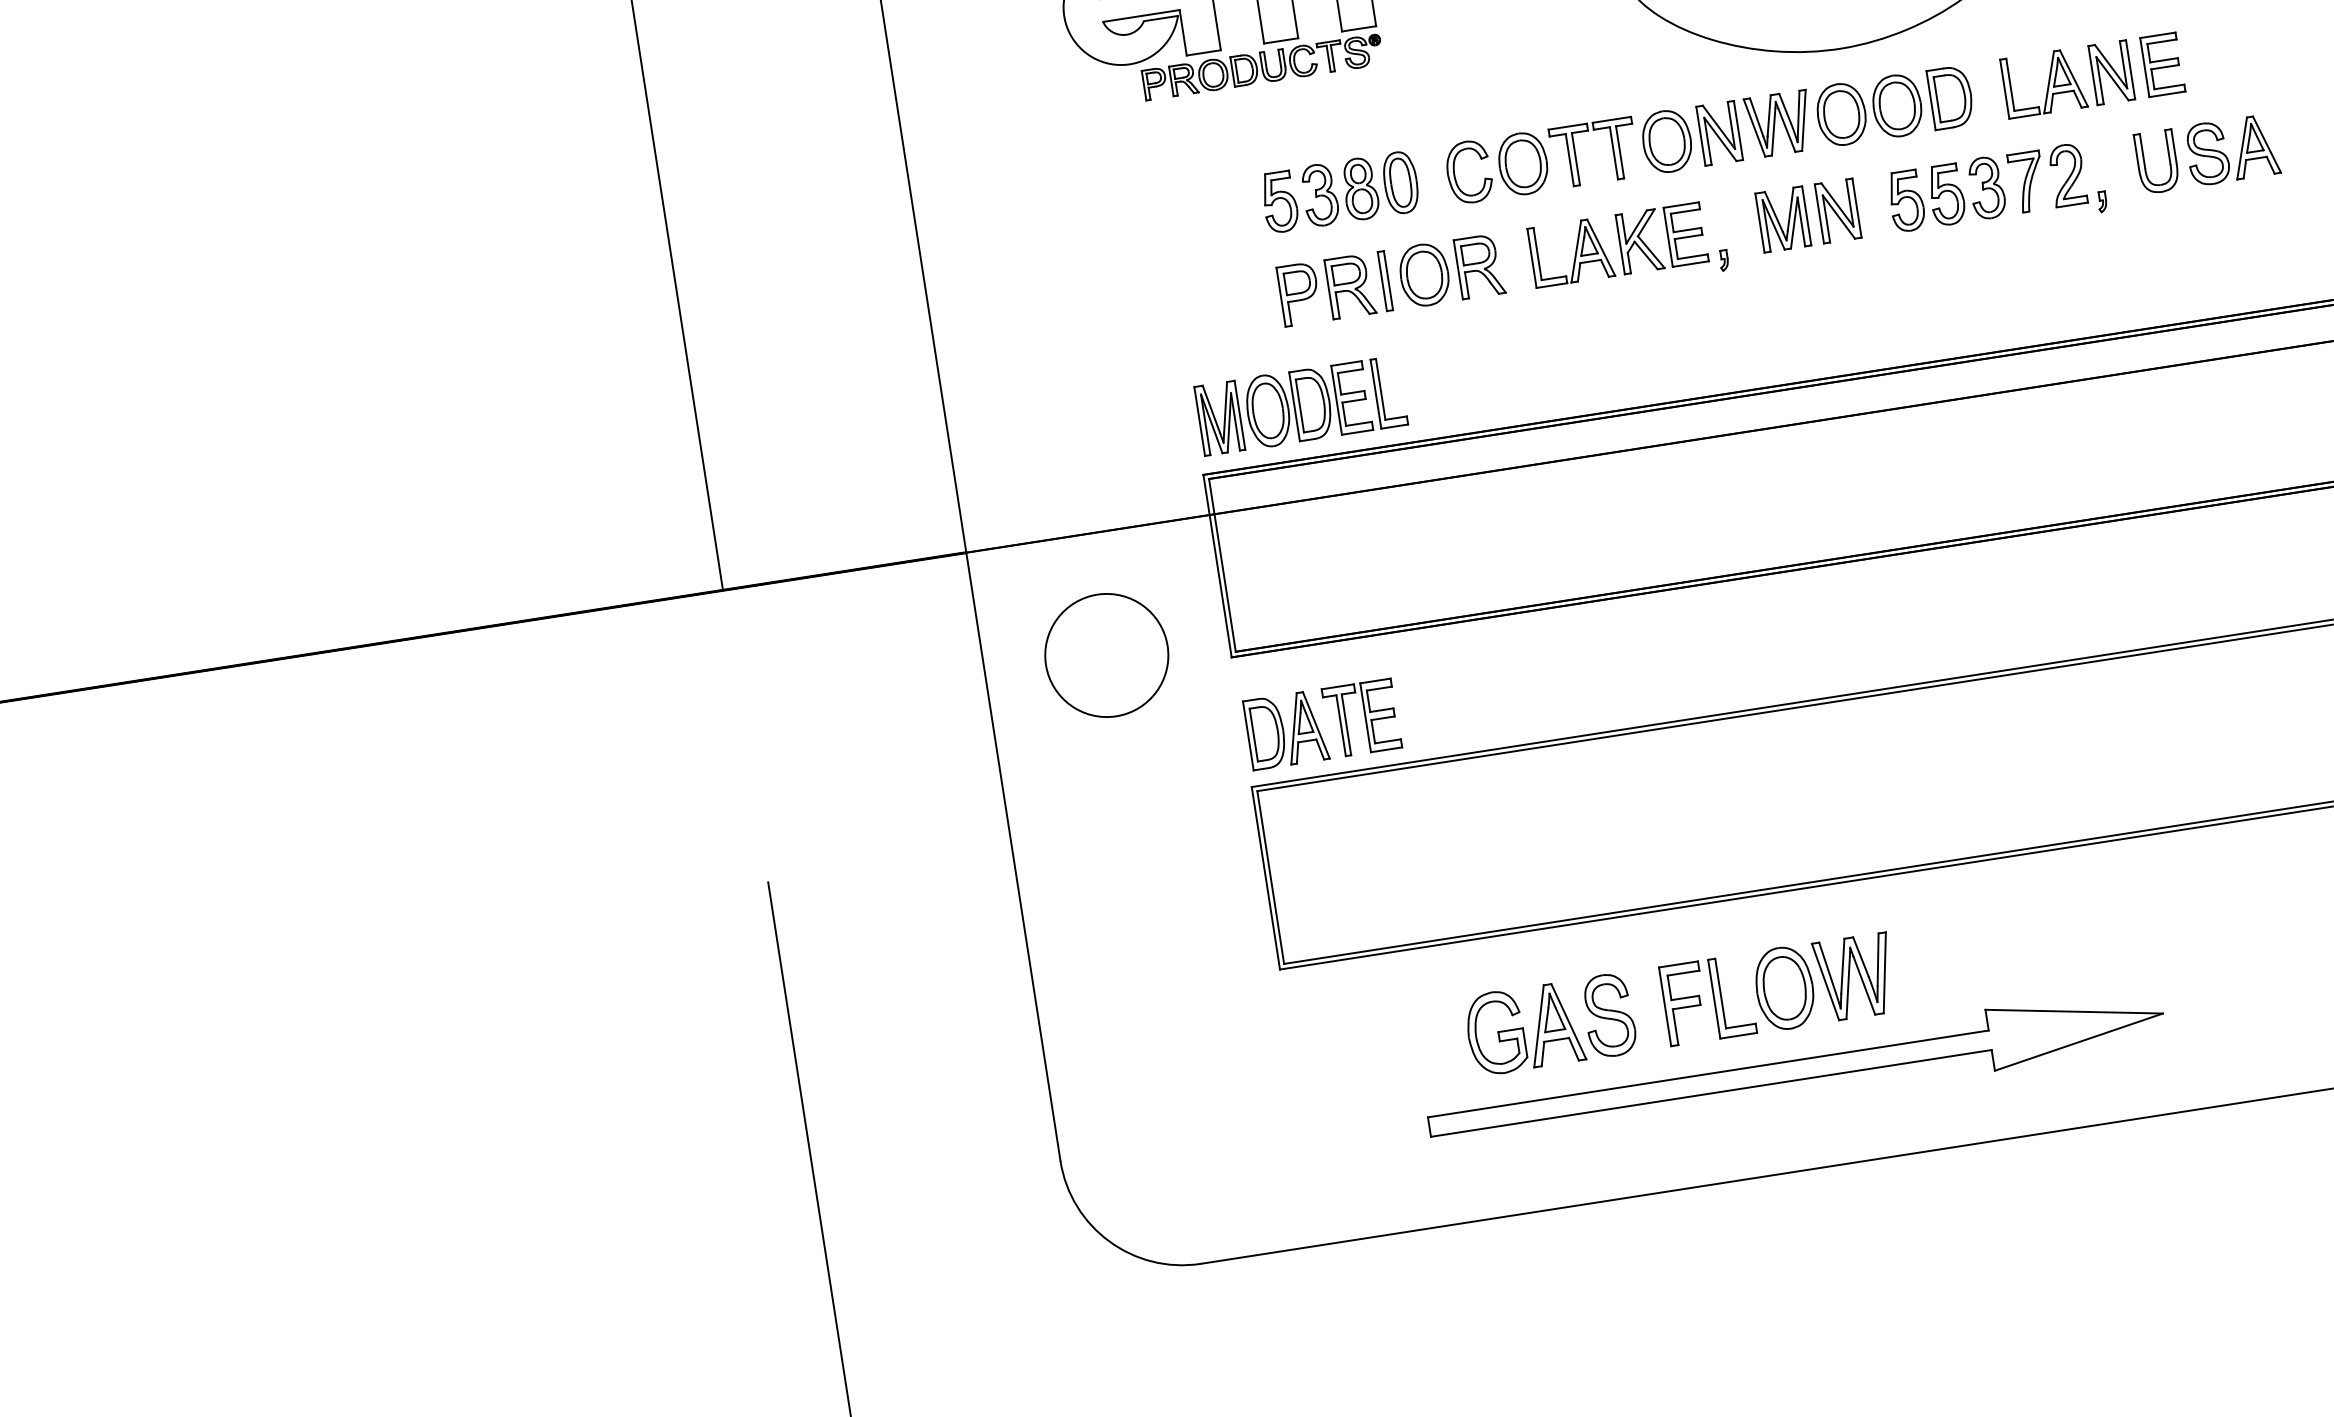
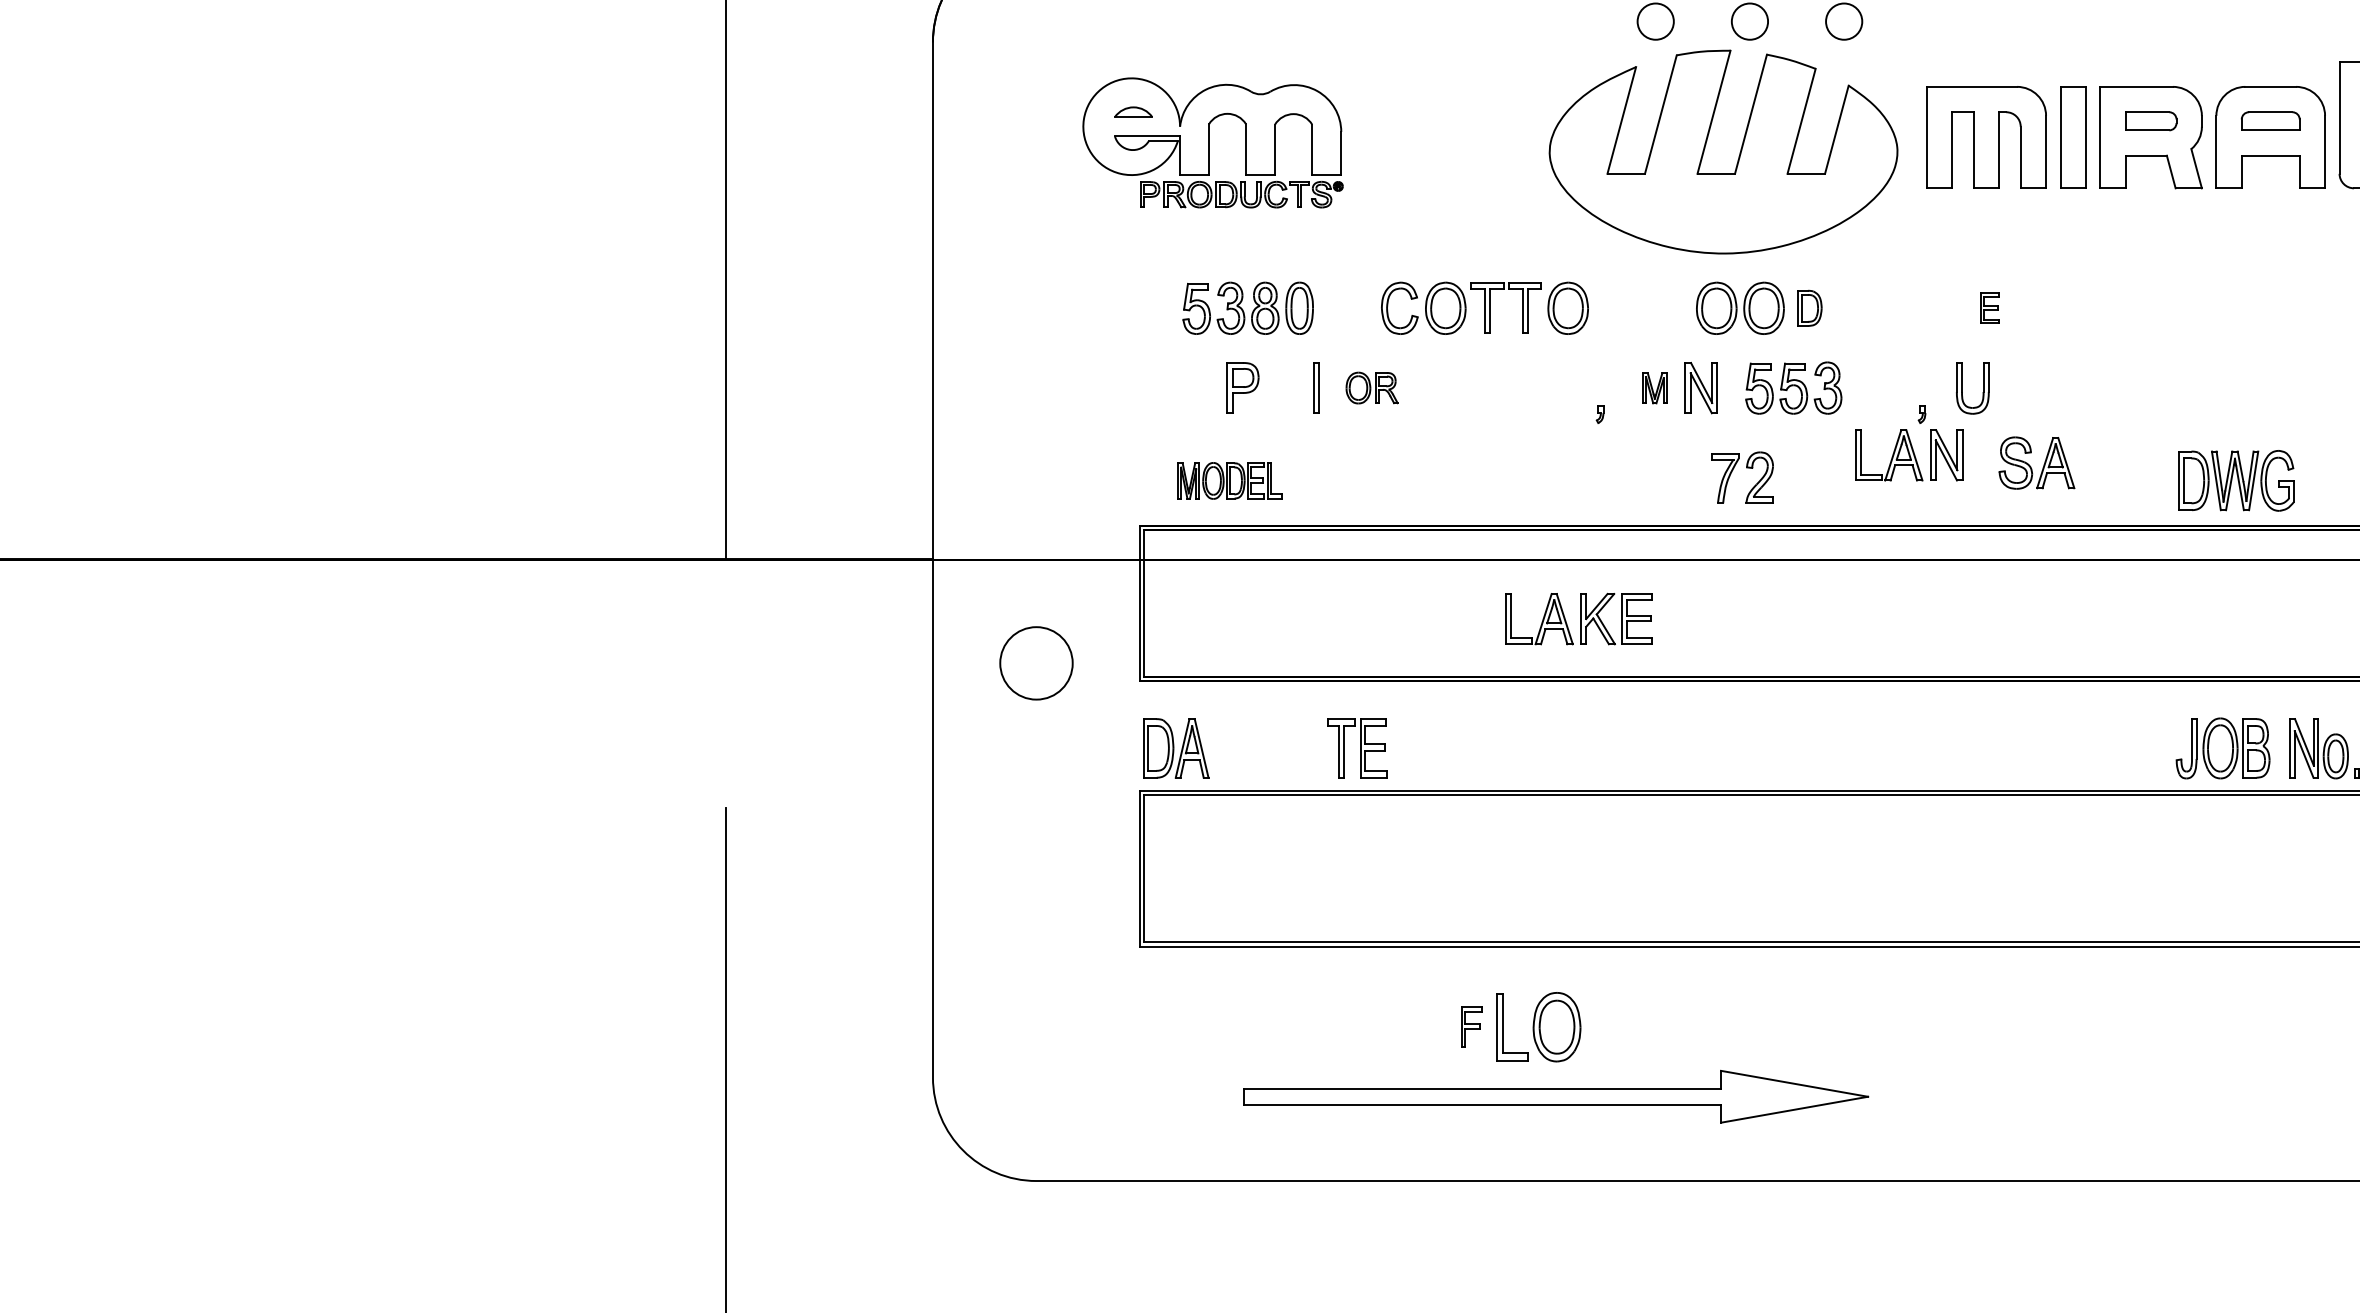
part: (2162, 63) -> (1989, 307), size x0.6
part: (2068, 79) -> (1909, 455), moved
part: (1950, 97) -> (1809, 308), size x0.7
part: (1755, 128) -> (1643, 308), removed
part: (2226, 154) -> (2031, 466), moved
part: (2050, 166) -> (1746, 468), moved
part: (1339, 191) -> (1247, 307), moved
part: (1783, 220) -> (1654, 388), size x0.6
part: (1617, 244) -> (1578, 618), moved
part: (1450, 270) -> (1371, 387), size x0.6
part: (1350, 286) -> (1286, 388), removed
part: (1301, 405) -> (1230, 480), size x0.6
circle: (1106, 655) -> (1036, 663), size x0.7
part: (1362, 718) -> (1357, 748), moved
part: (1854, 976) -> (1616, 1026), removed
part: (1684, 1004) -> (1471, 1027), size x0.6
part: (1550, 1025) -> (1357, 1027), removed

